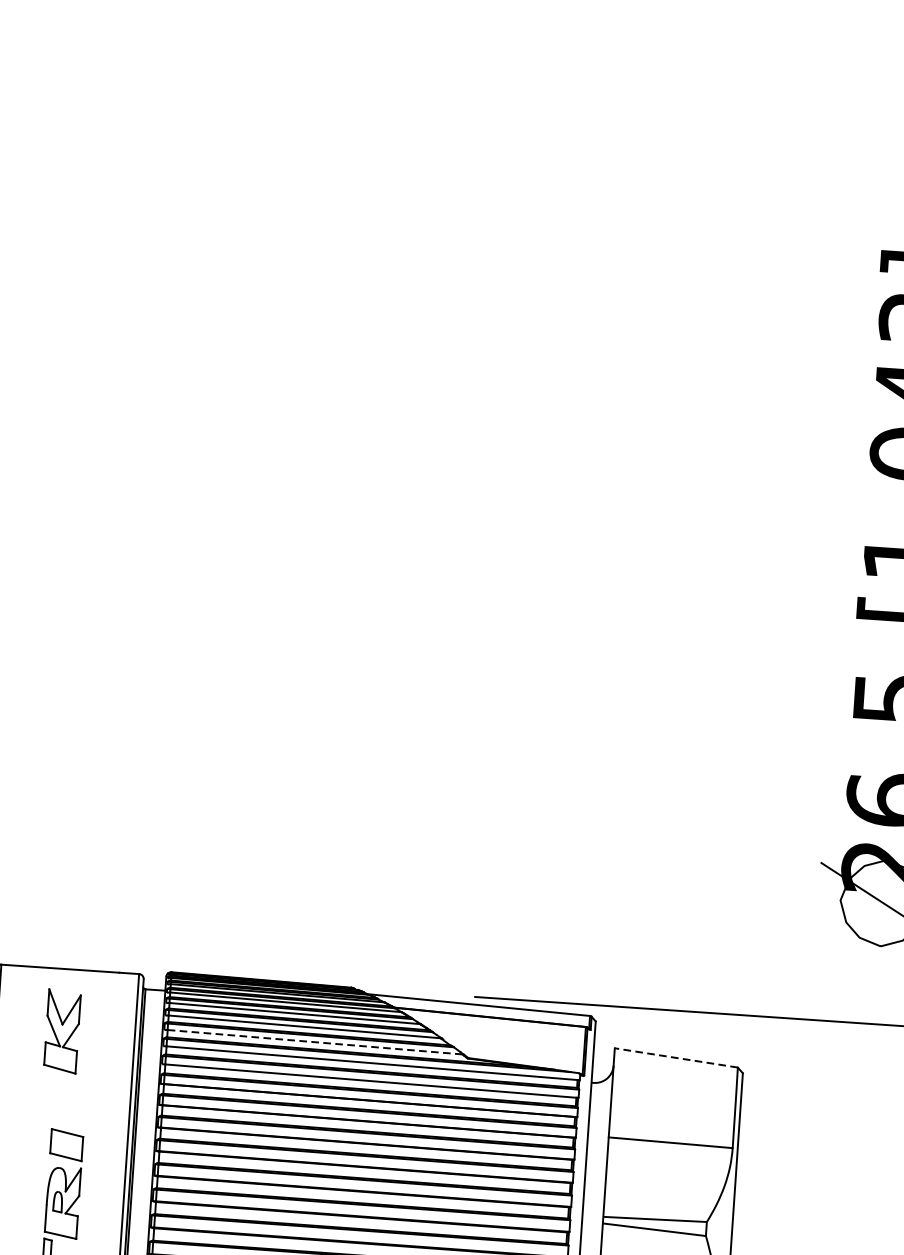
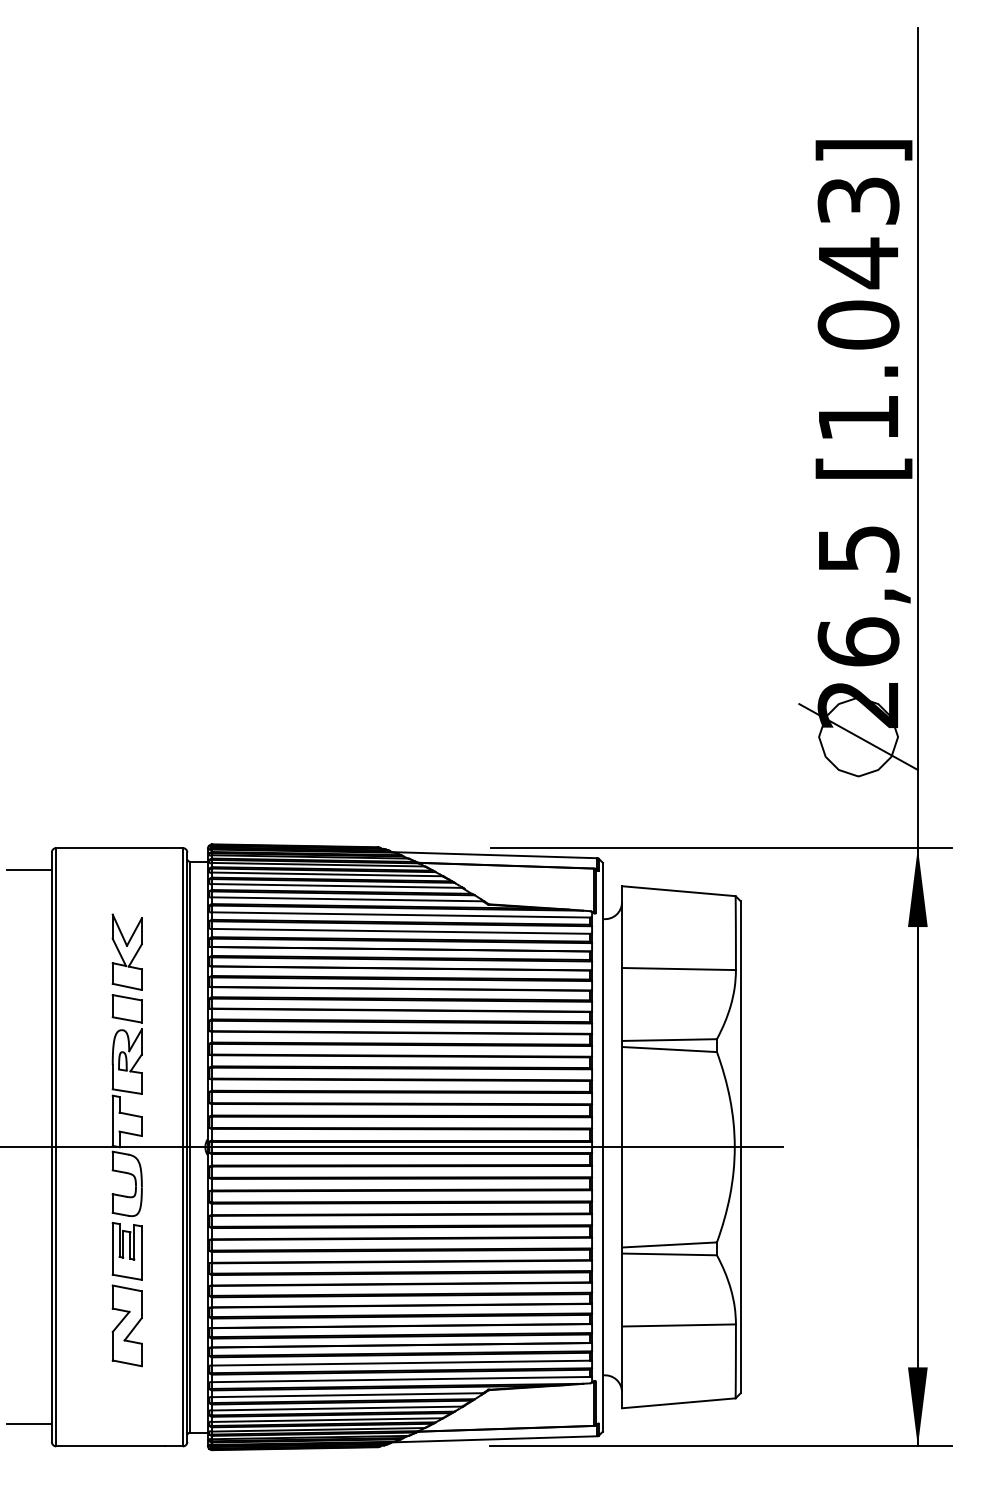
part: (61, 1030) -> (126, 951), moved
line: (315, 1042) -> (348, 899), dashed -> solid
line: (675, 1058) -> (678, 891), dashed -> solid

